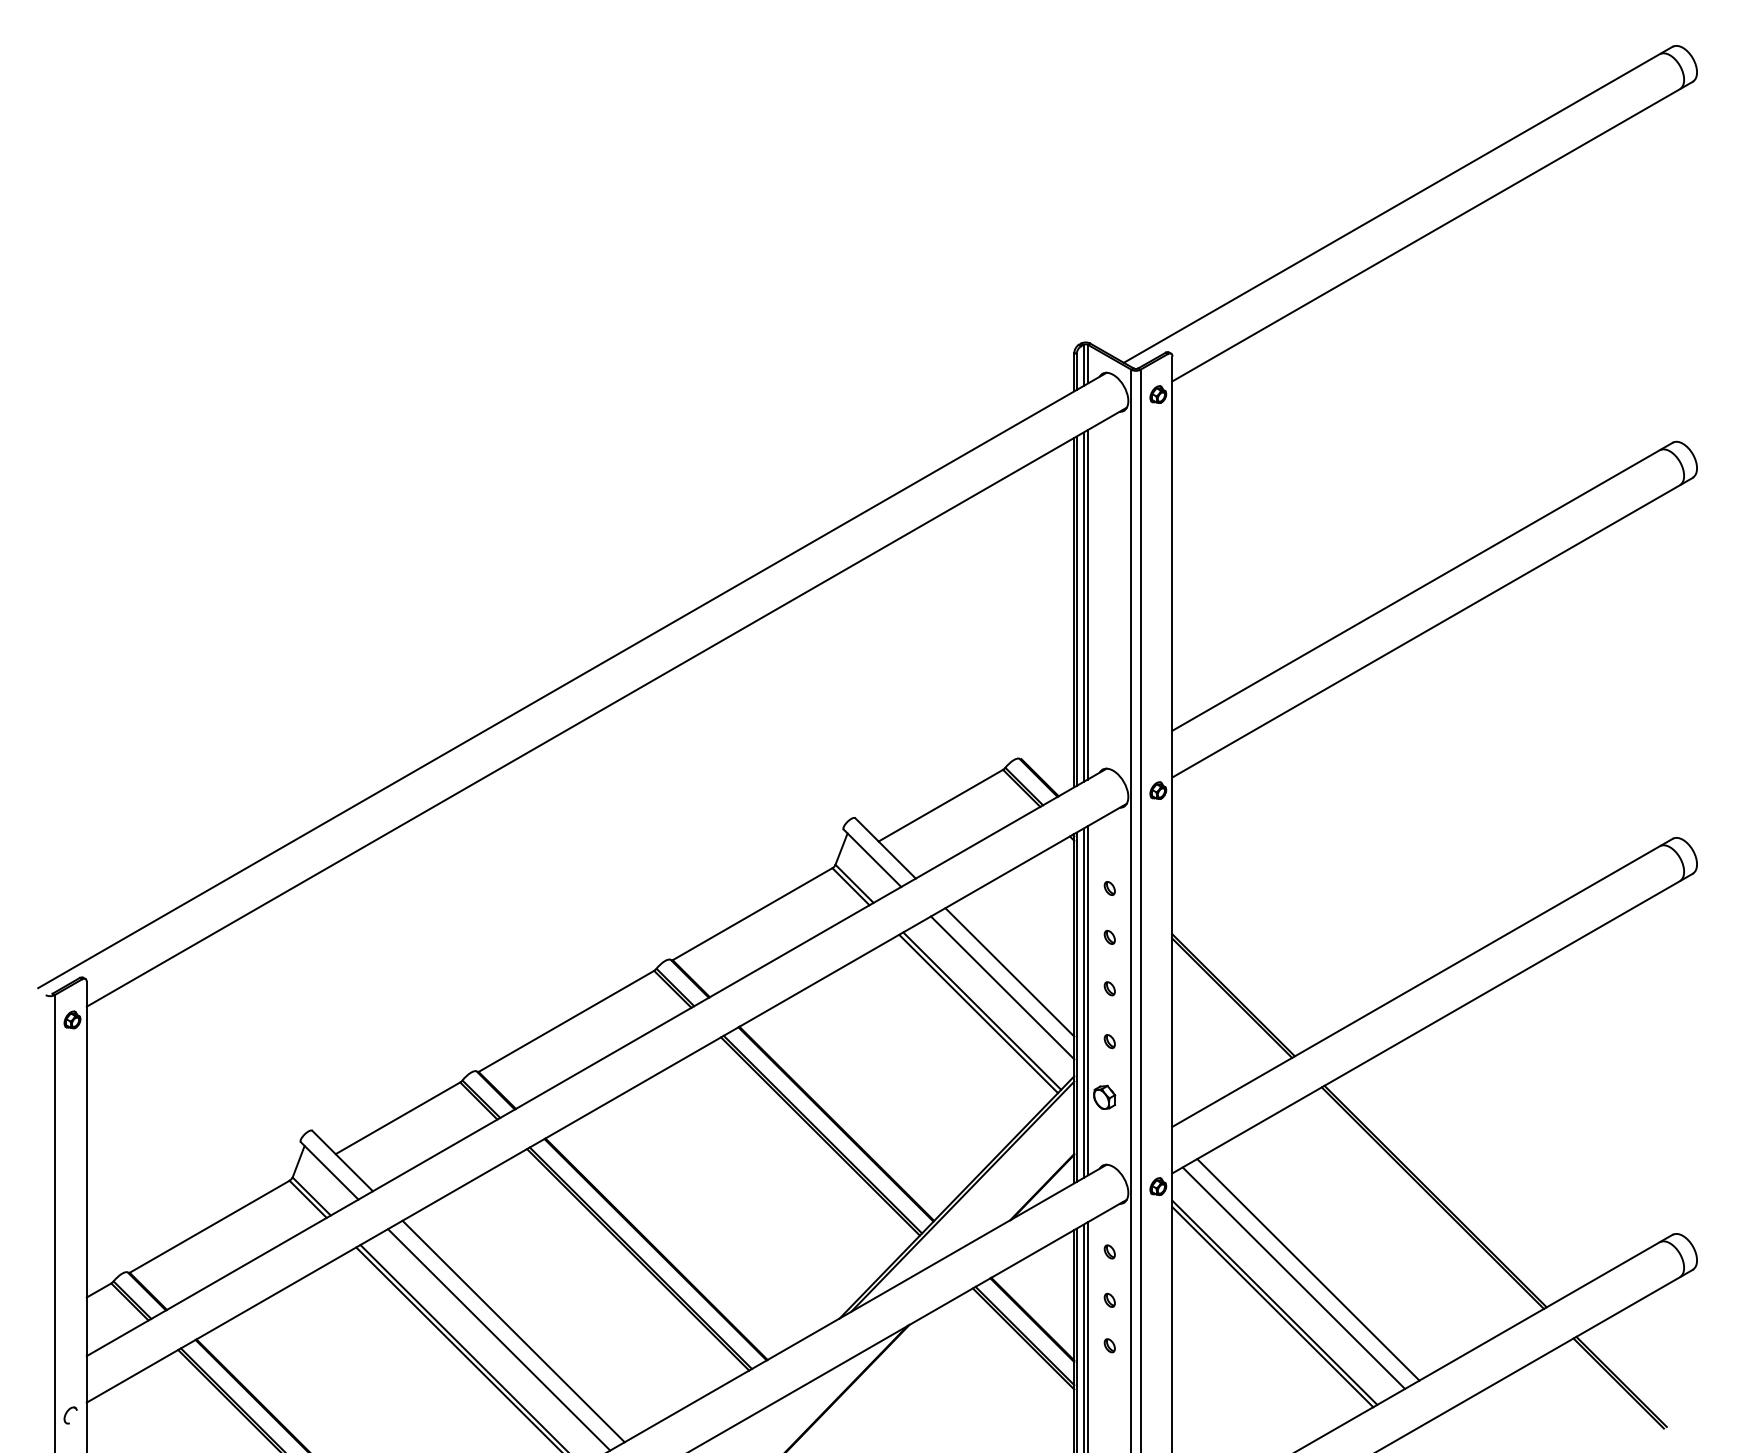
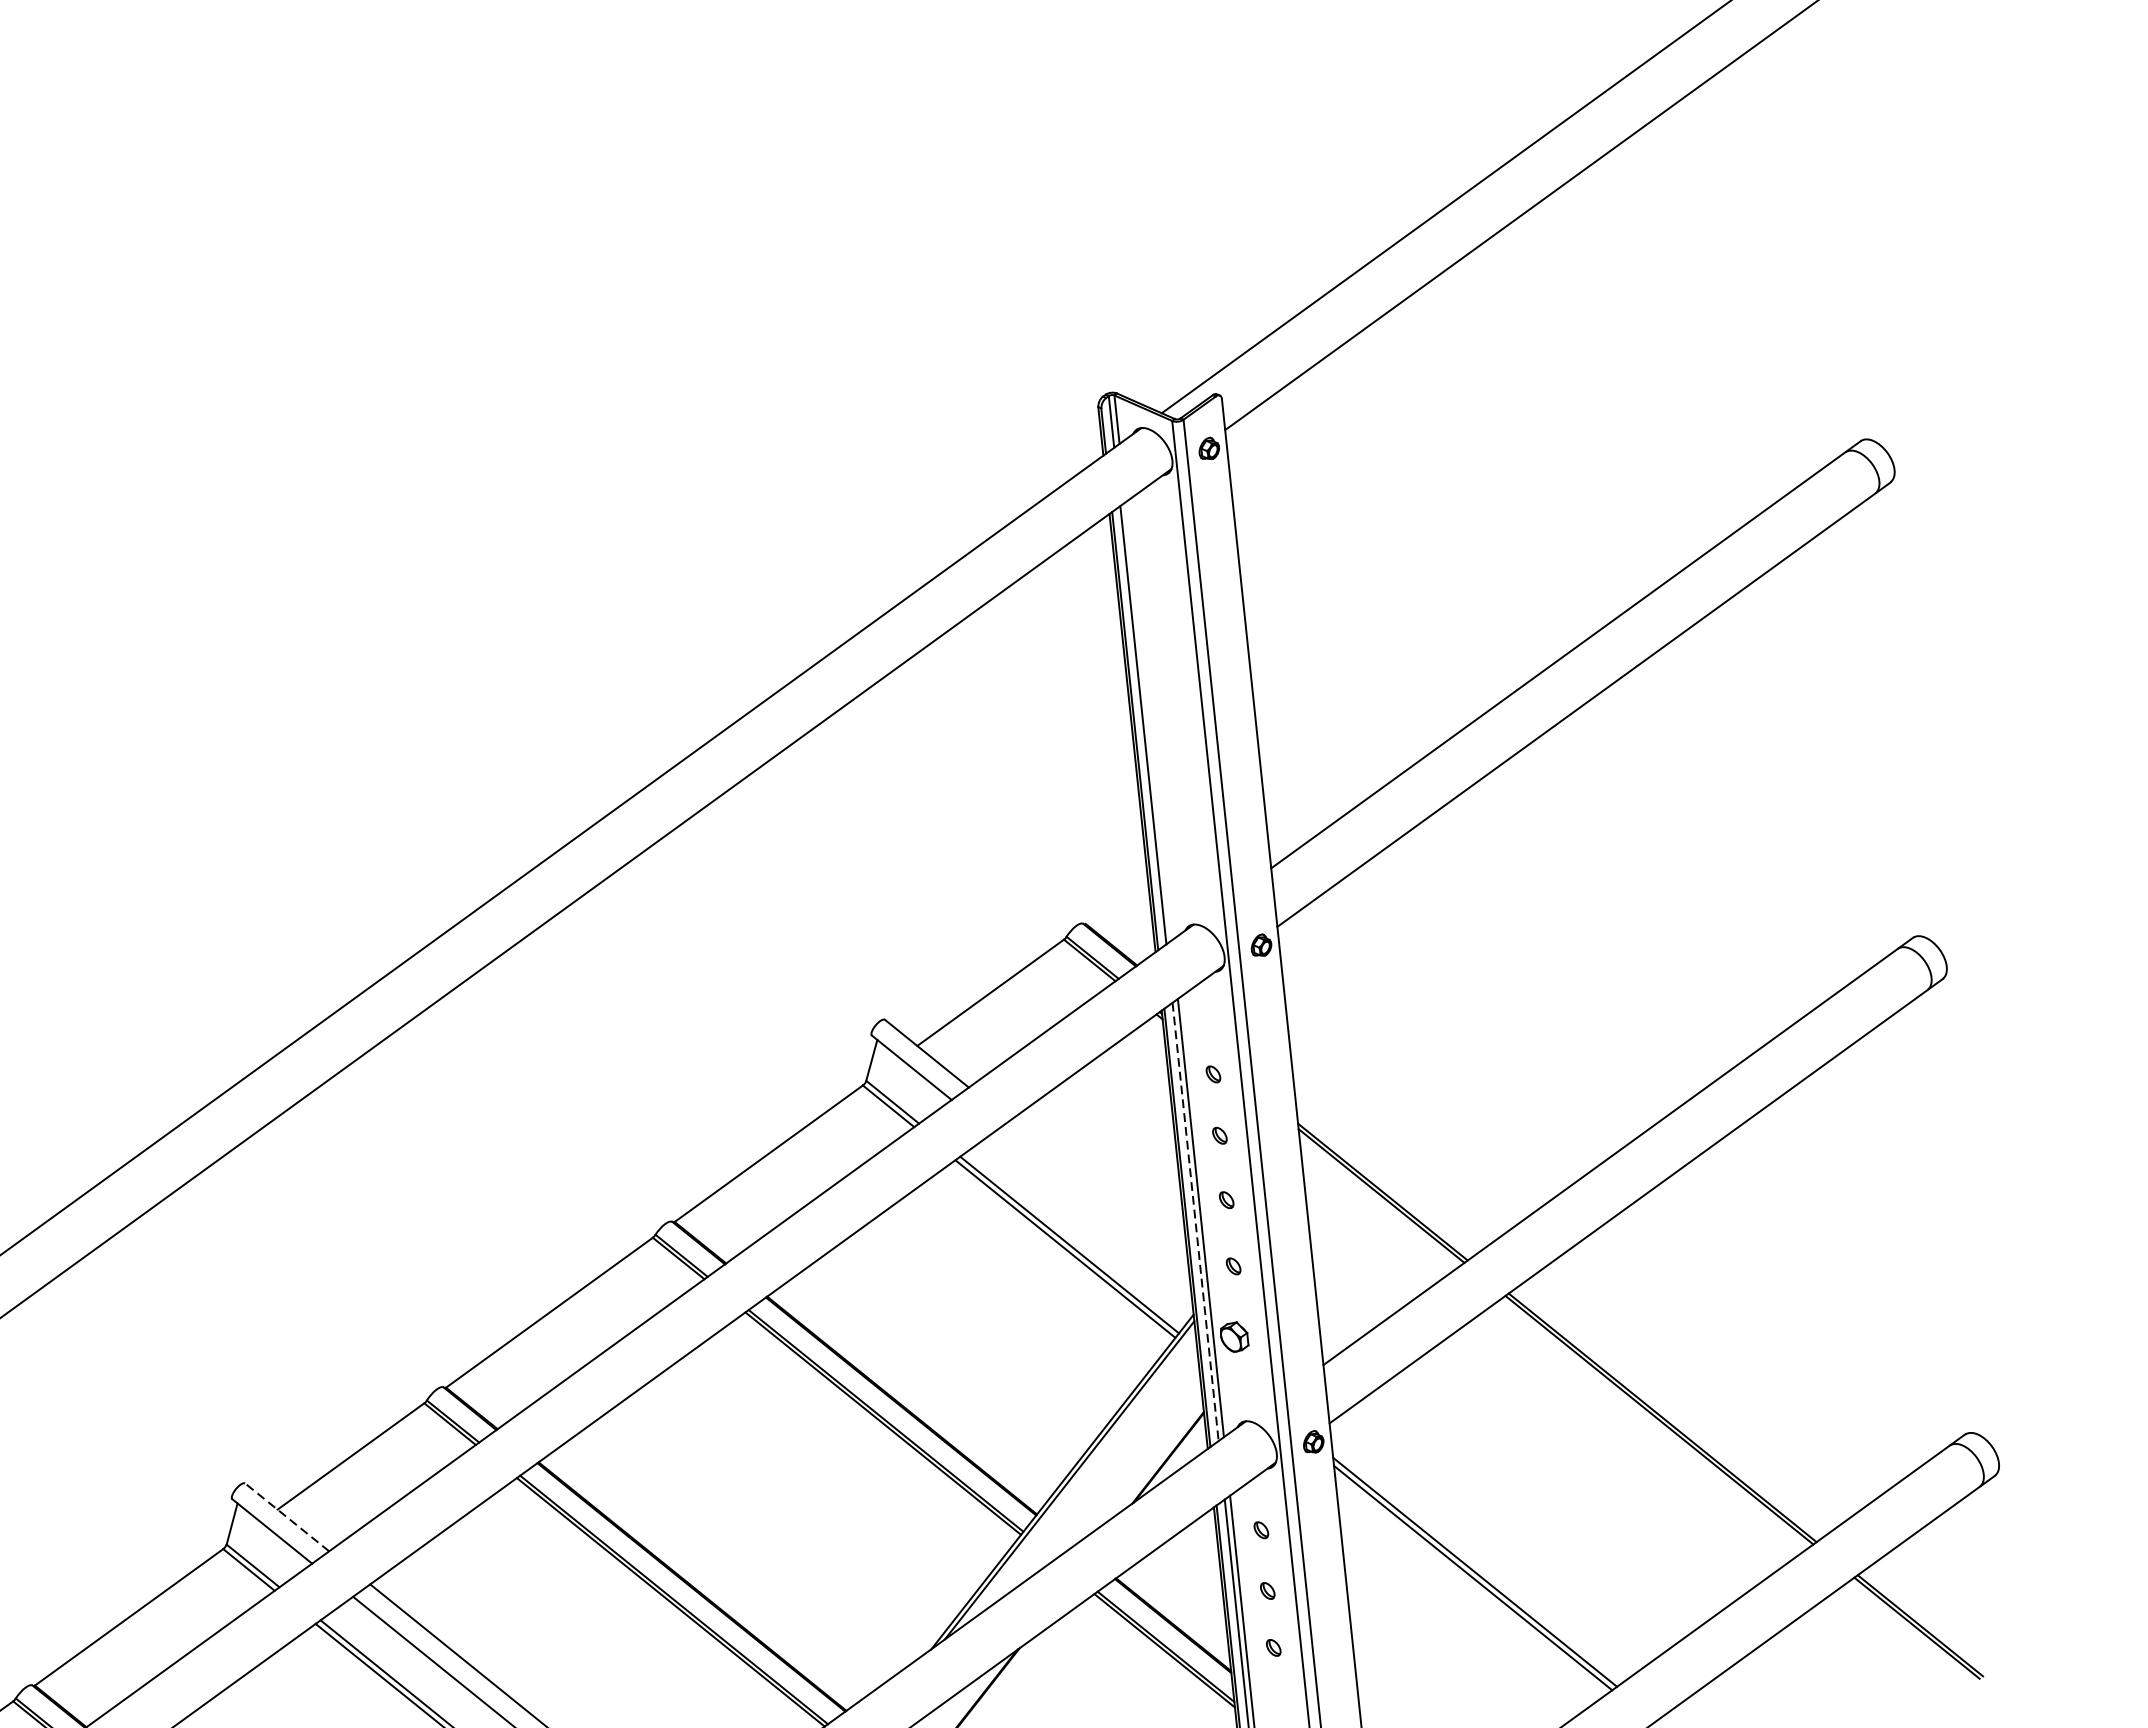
line: (1088, 604) -> (1149, 721), removed
line: (1009, 972) -> (1098, 1192), removed
line: (1002, 987) -> (1091, 1212), removed
line: (1083, 1003) -> (1195, 1222), solid -> dashed
line: (342, 1160) -> (286, 1516), solid -> dashed
line: (1308, 1269) -> (1512, 1526), removed
line: (1293, 1277) -> (1495, 1538), removed

